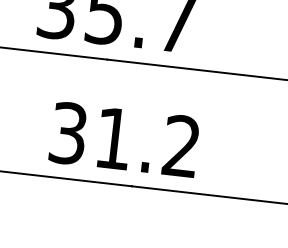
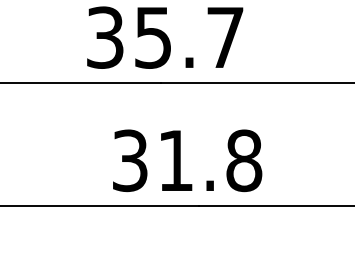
text: (182, 146) -> (244, 160), 31.2 -> 31.8

